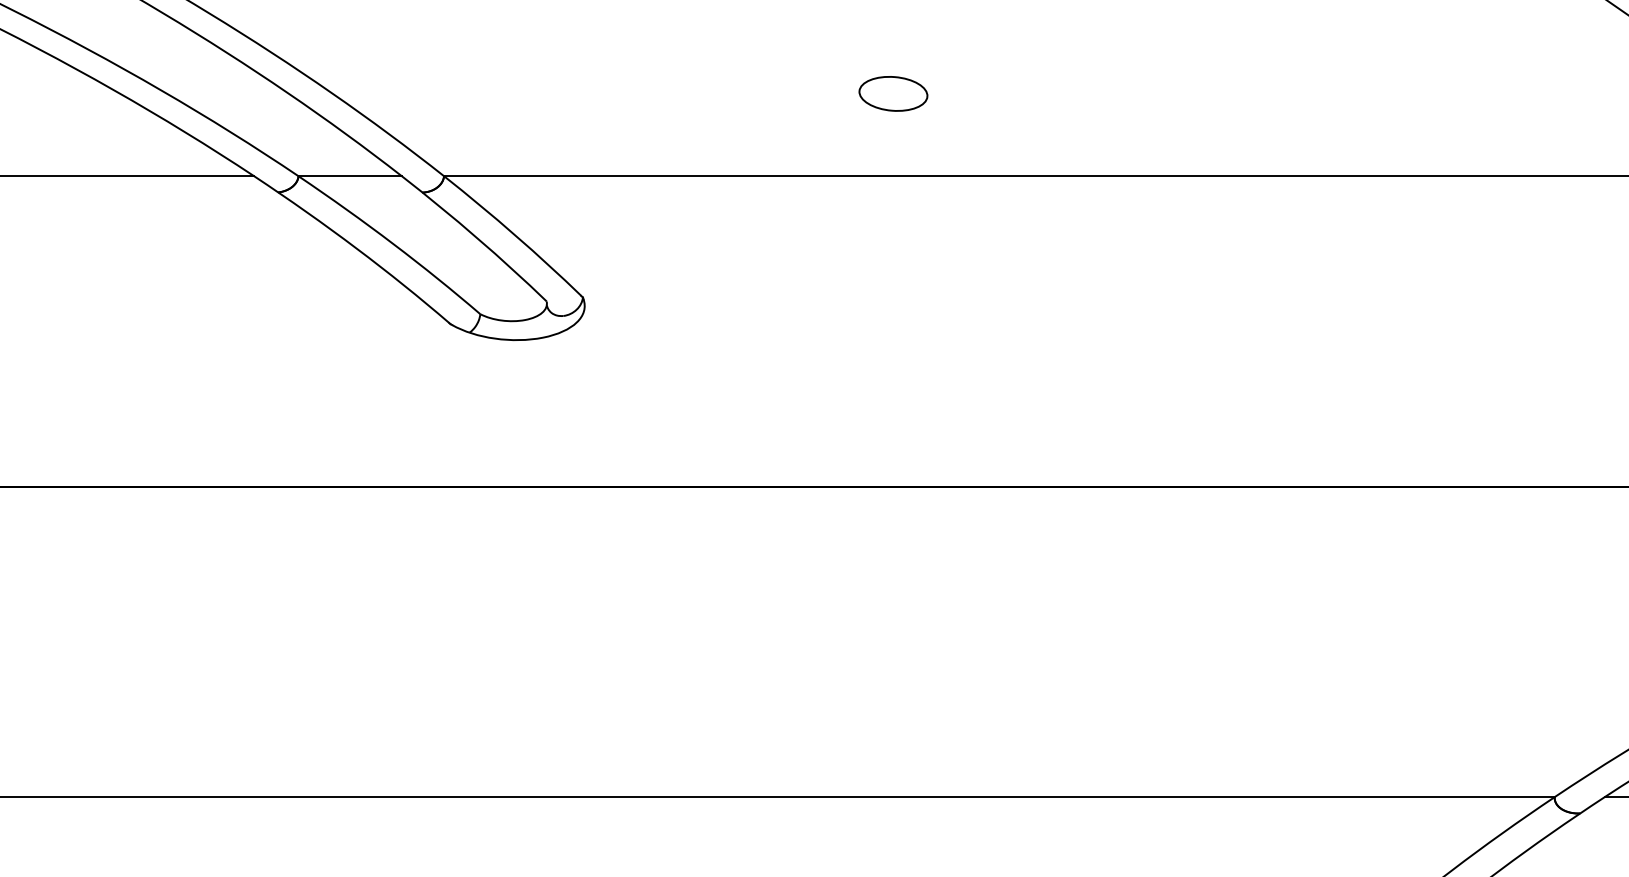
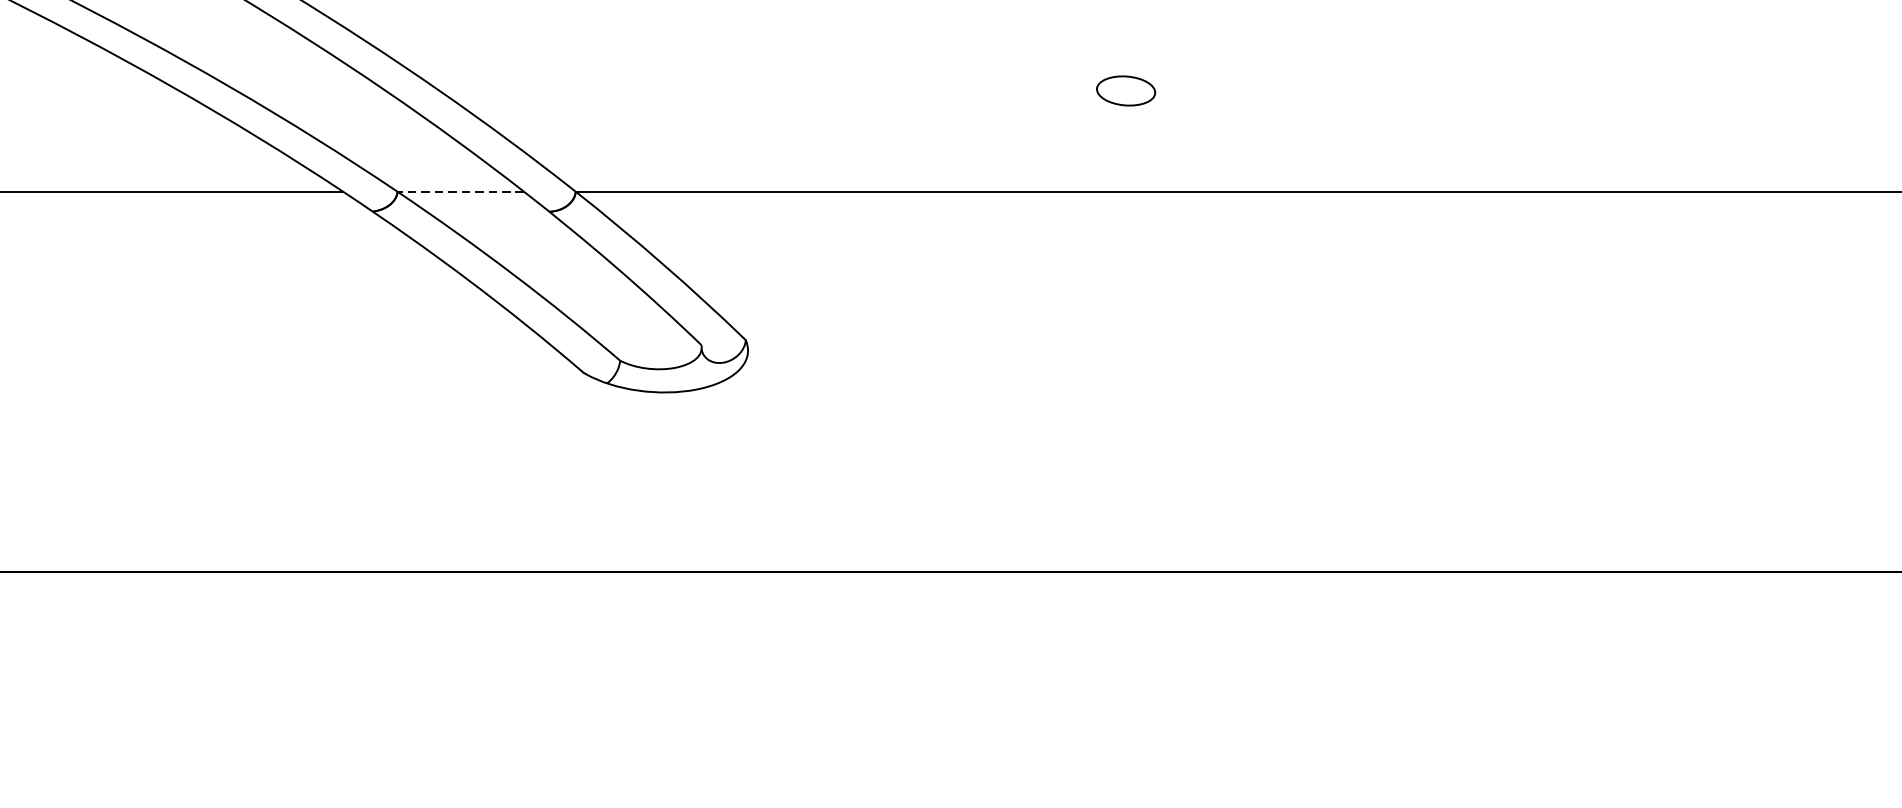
part: (893, 93) -> (1126, 90), size x0.7
line: (350, 176) -> (461, 192), solid -> dashed

